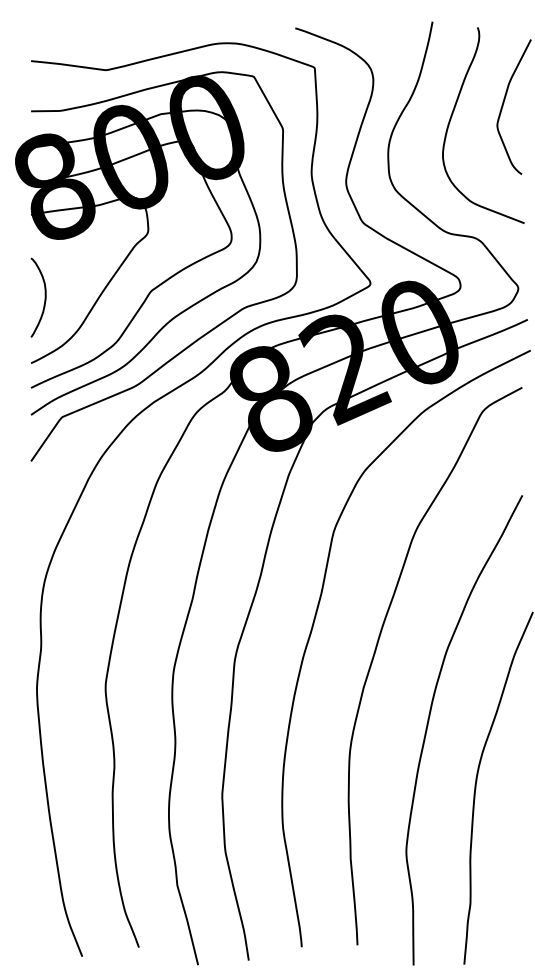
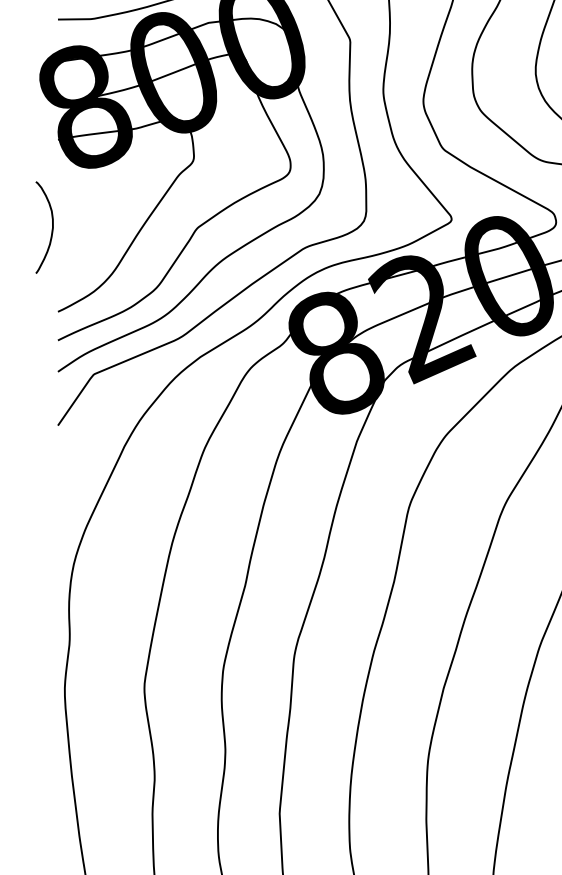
curve: (44, 297) -> (51, 227), moved

